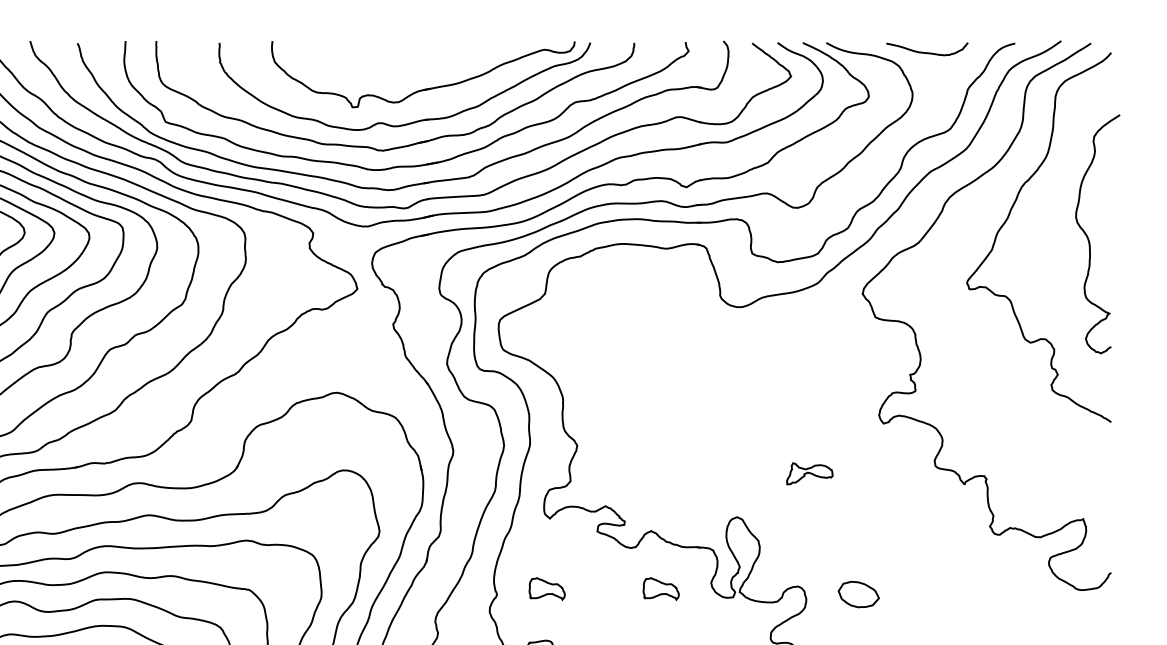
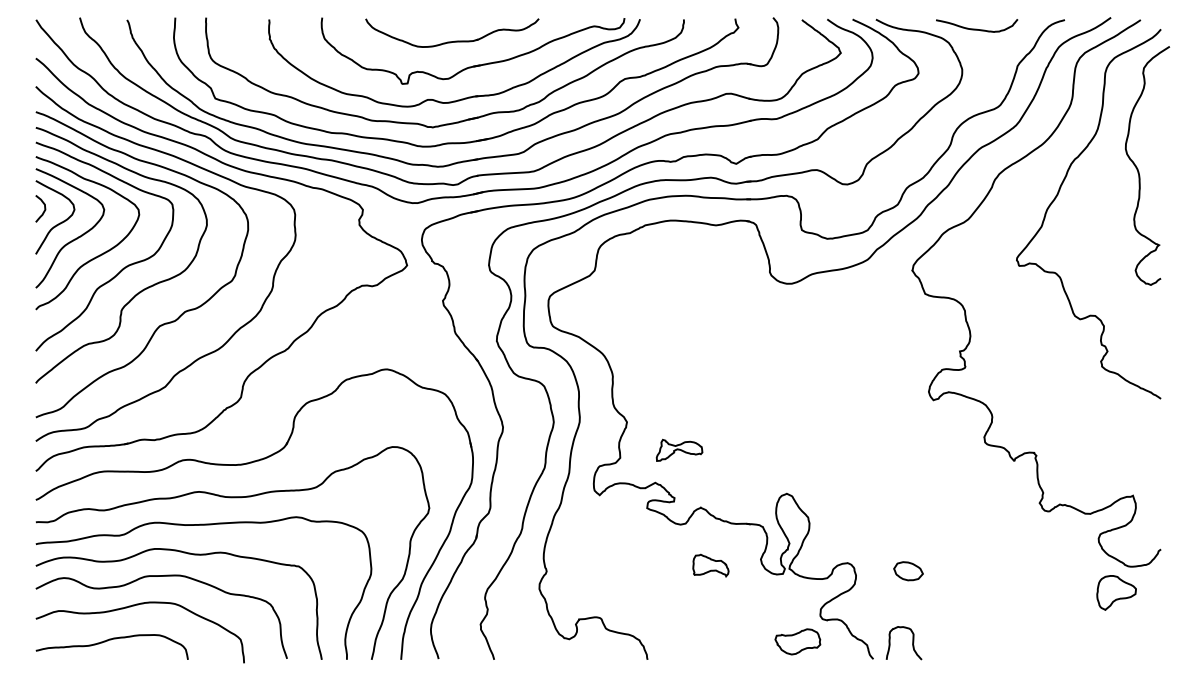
part: (405, 63) -> (455, 40), added
curve: (1088, 236) -> (1138, 168), moved
part: (809, 472) -> (679, 449), moved
part: (546, 588) -> (596, 565), removed
part: (858, 594) -> (908, 571), size x0.71
part: (1066, 615) -> (1116, 592), added

